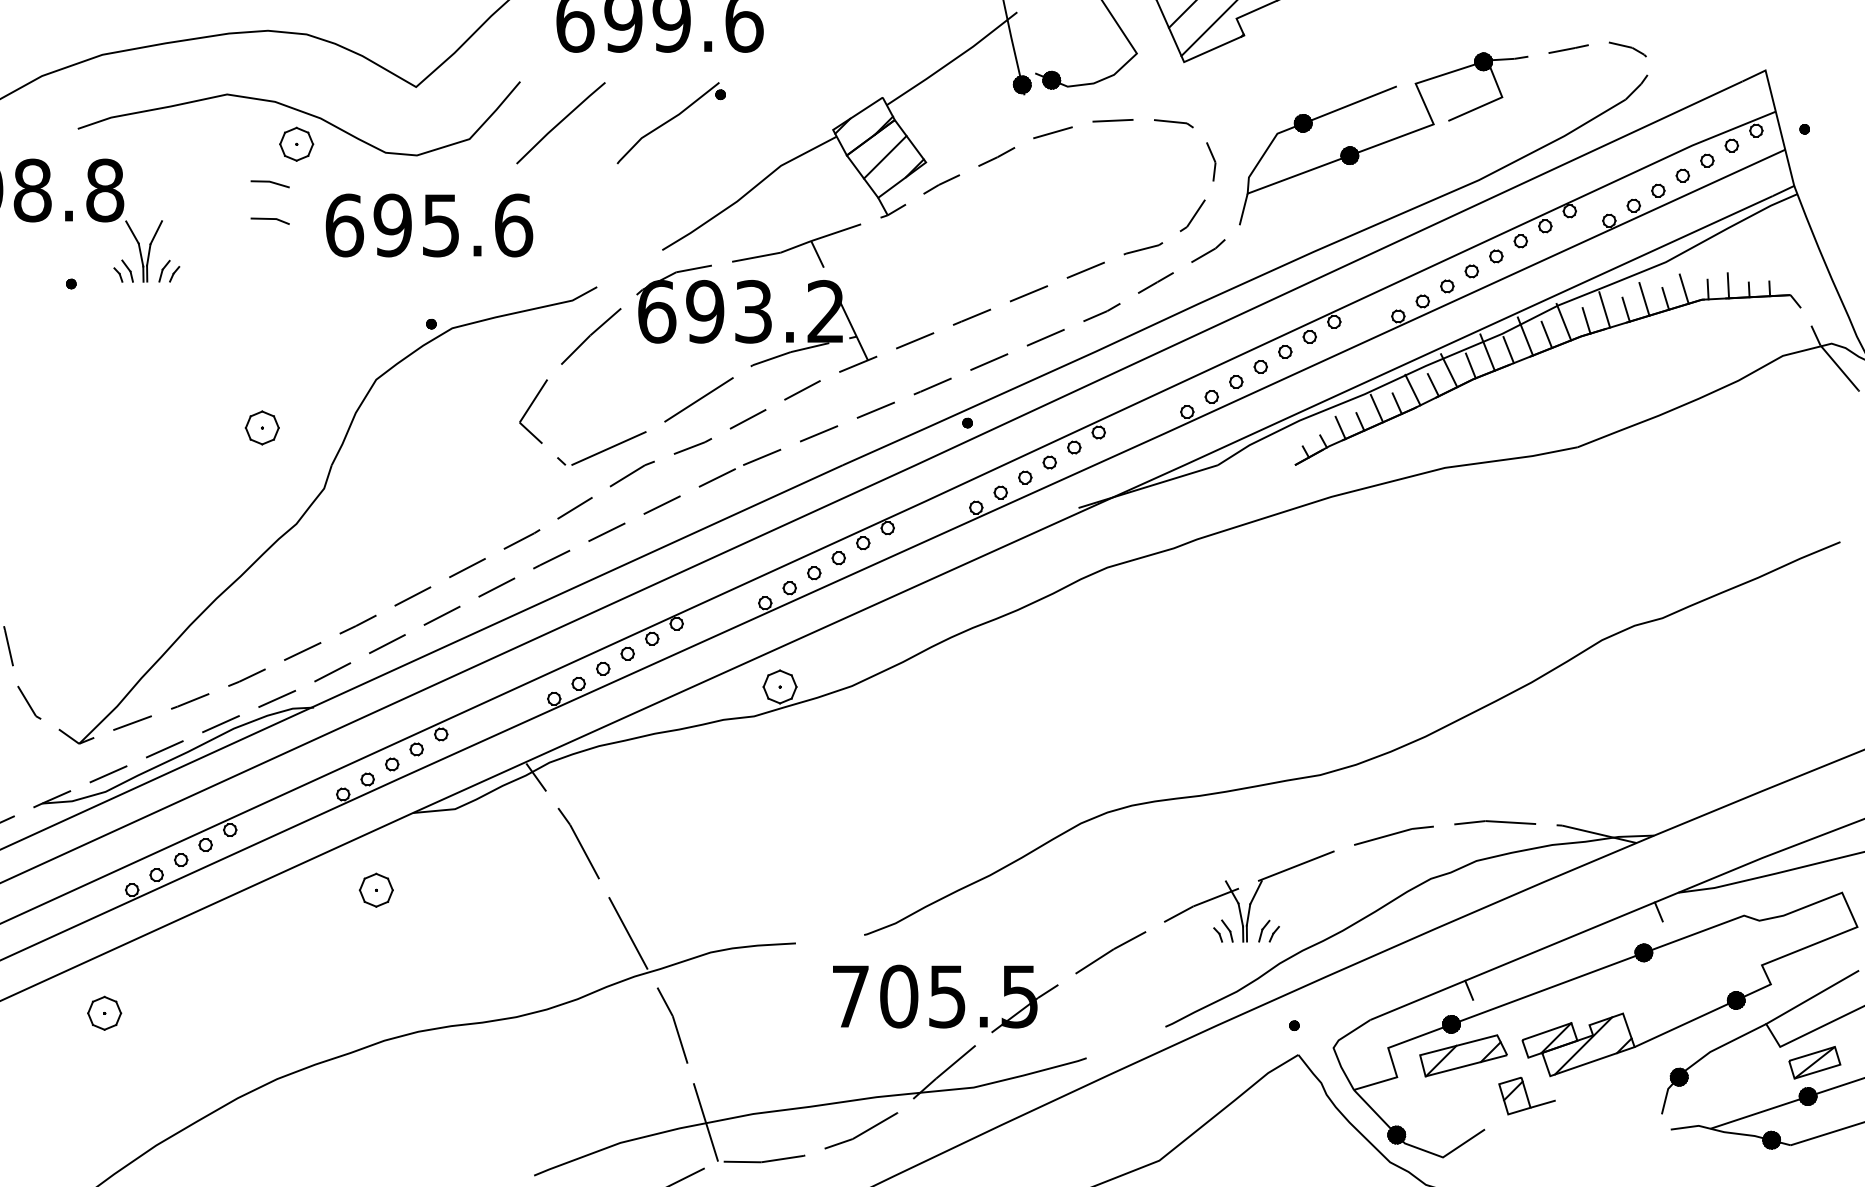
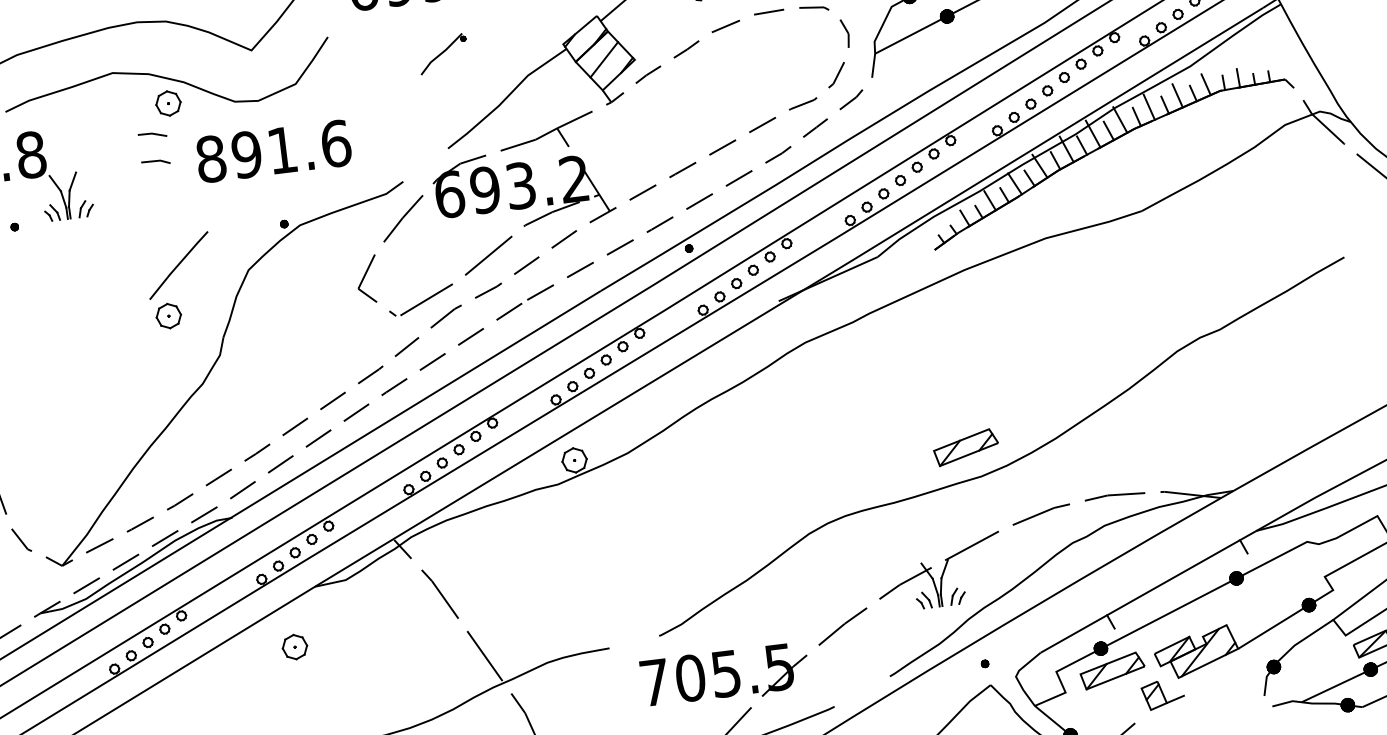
line: (560, 123) -> (178, 265), moved
part: (670, 123) -> (442, 54), size x0.6
text: (391, 225) -> (245, 154), 695.6 -> 891.6
part: (1304, 733) -> (966, 447), added

